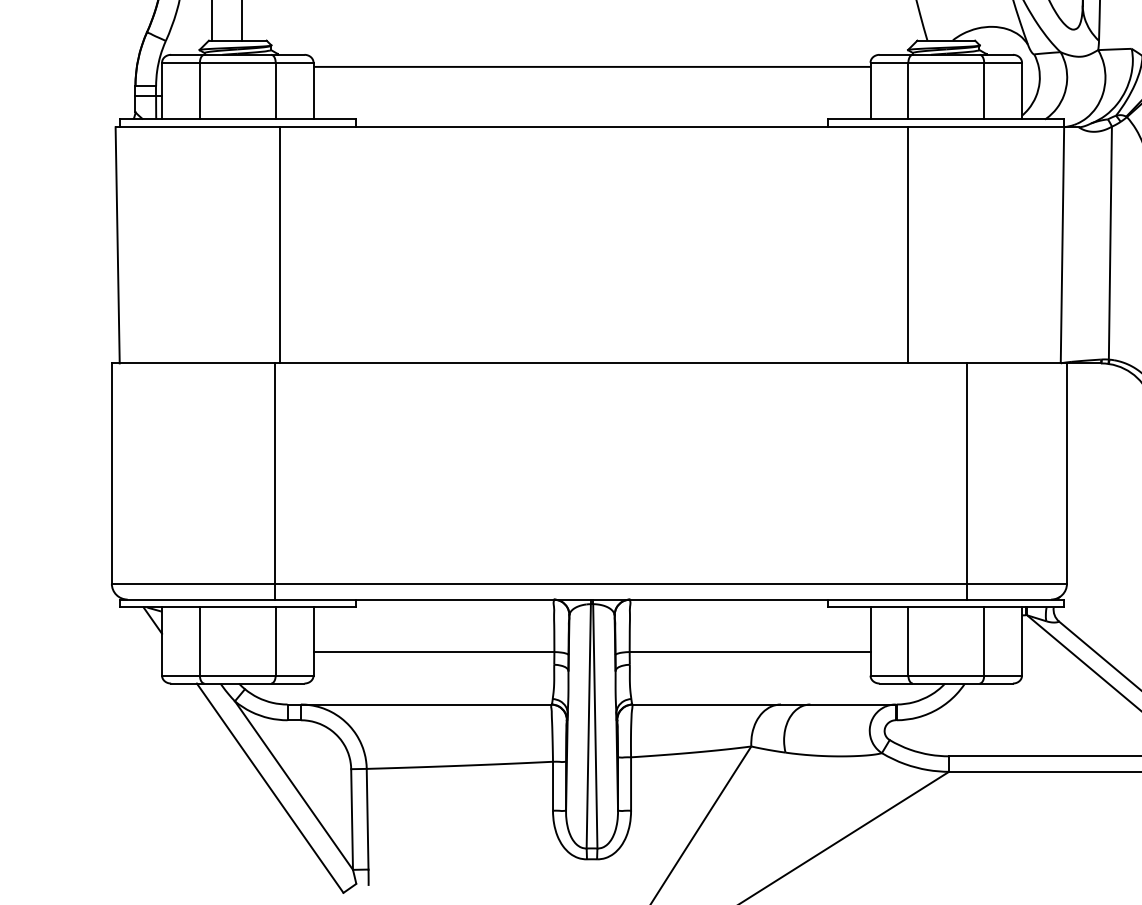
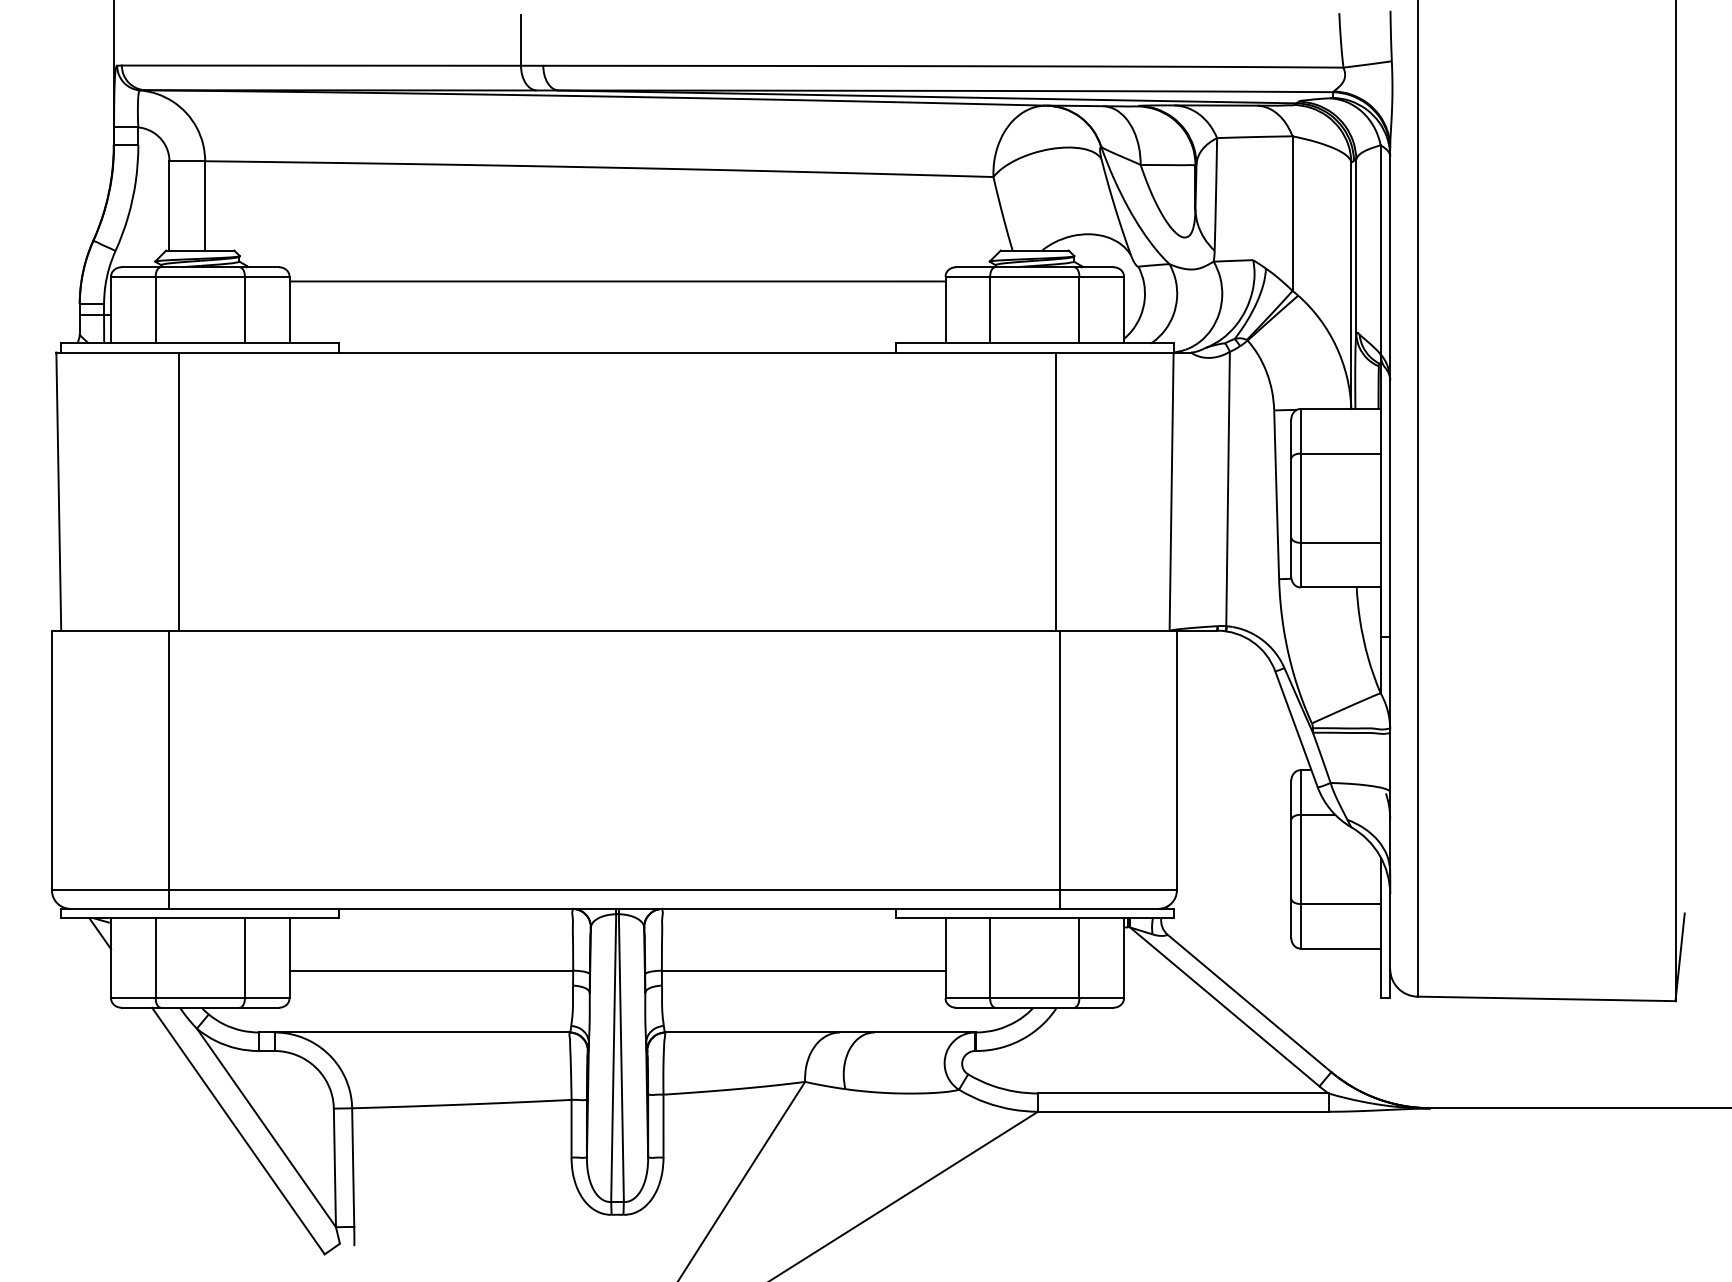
line: (279, 245) -> (178, 491), moved
line: (907, 245) -> (1056, 491), moved
line: (275, 481) -> (169, 769), moved

